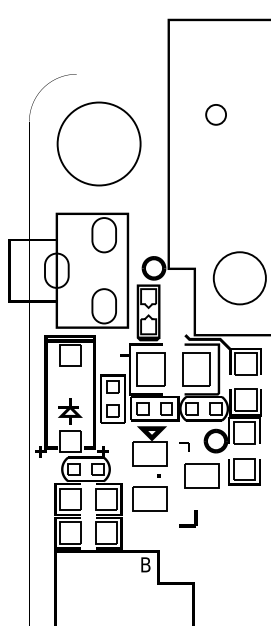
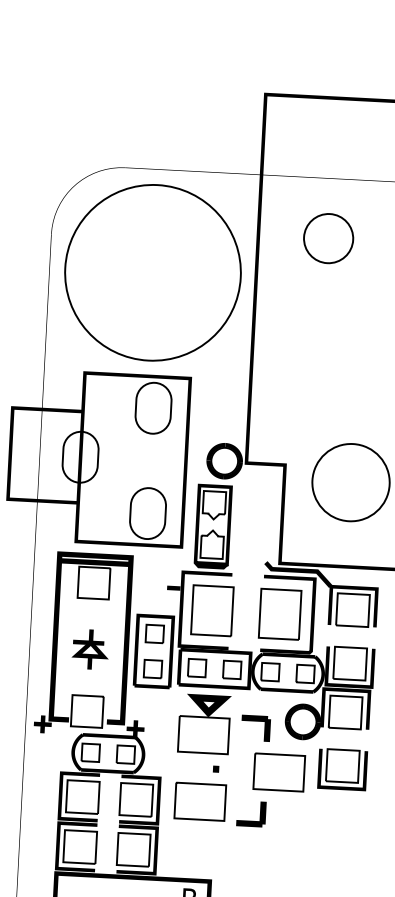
circle: (215, 114) -> (327, 238), size x1.67
circle: (98, 143) -> (152, 272), size x1.43
part: (70, 411) -> (90, 648), moved
part: (184, 446) -> (255, 727), size x1.67
part: (188, 518) -> (251, 813), moved

